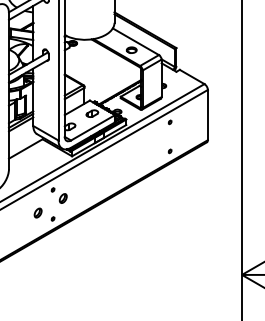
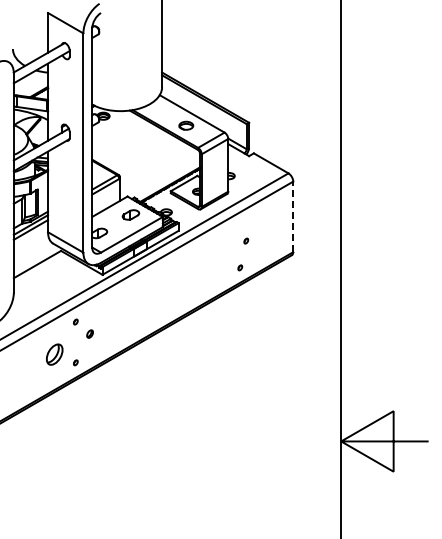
line: (208, 114) -> (293, 216), solid -> dashed
part: (170, 121) -> (246, 240), moved
part: (62, 198) -> (89, 333), size x0.6
part: (37, 213) -> (54, 354), size x1.6

